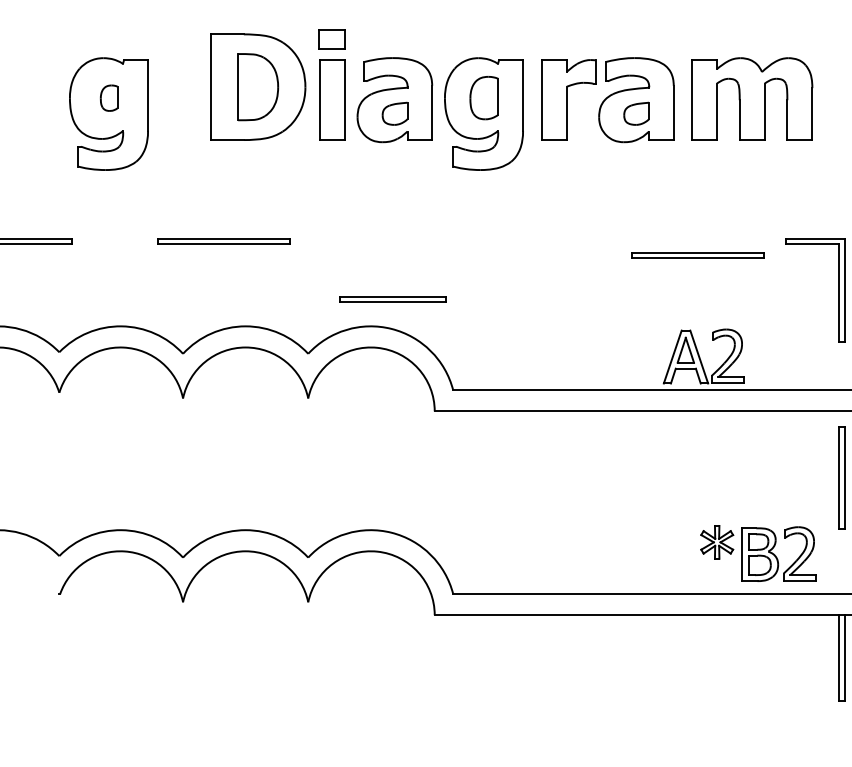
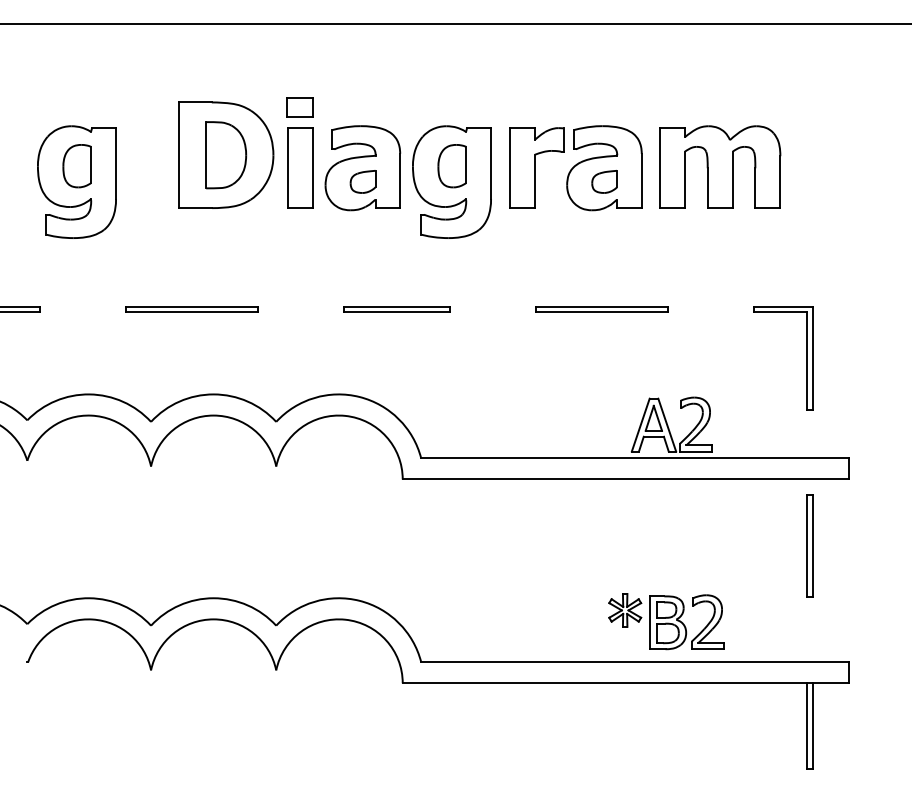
part: (108, 98) -> (76, 166), size x1.67
part: (697, 255) -> (601, 309), moved
part: (392, 299) -> (396, 309), moved
part: (758, 553) -> (666, 621), moved

